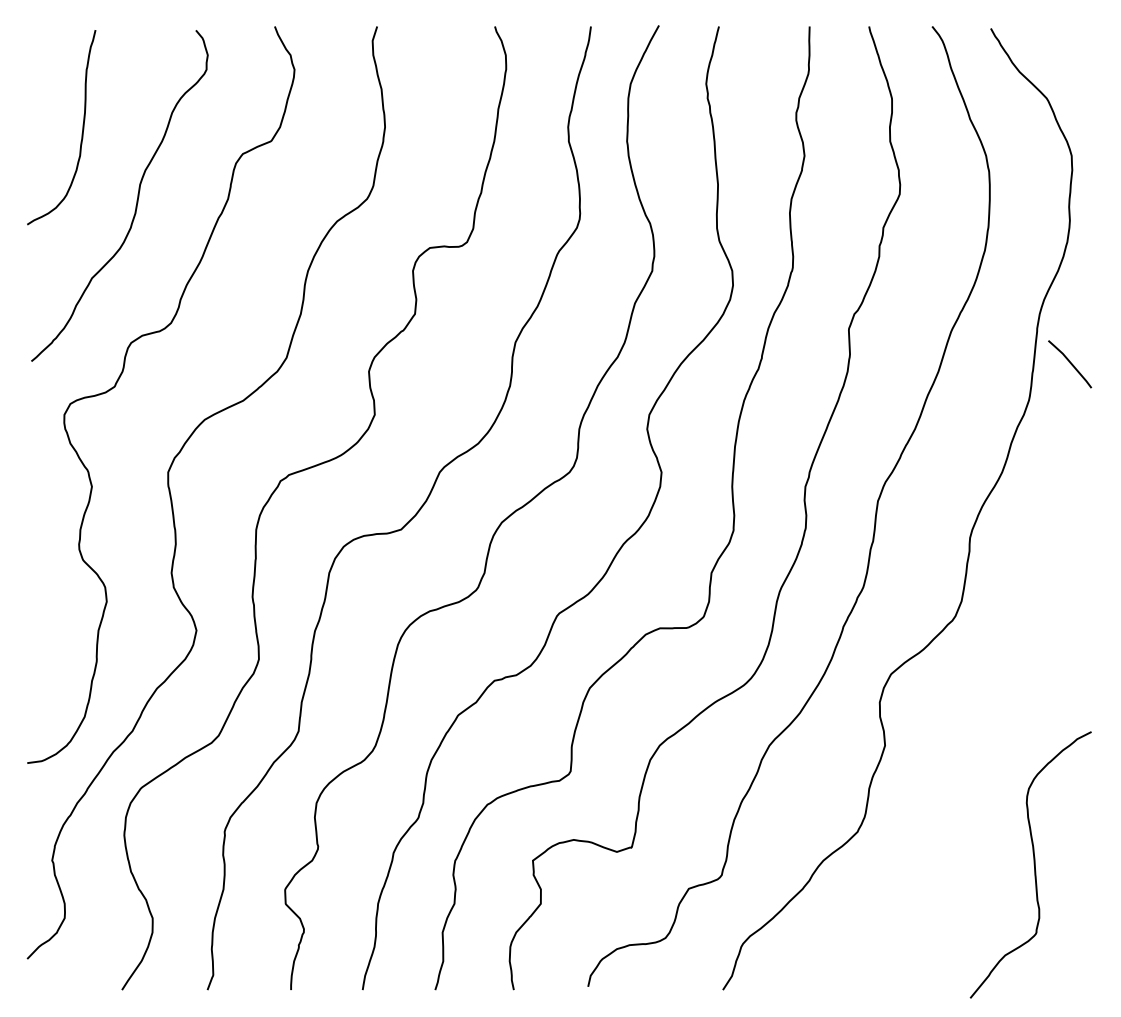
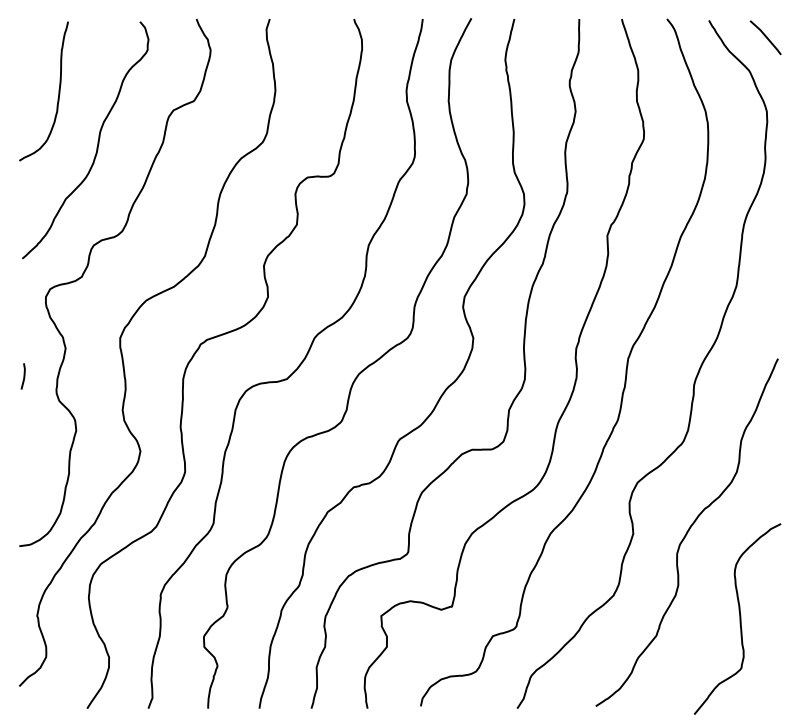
line: (1069, 363) -> (765, 37), moved
line: (33, 525) -> (23, 376), added
curve: (959, 743) -> (686, 532), added

